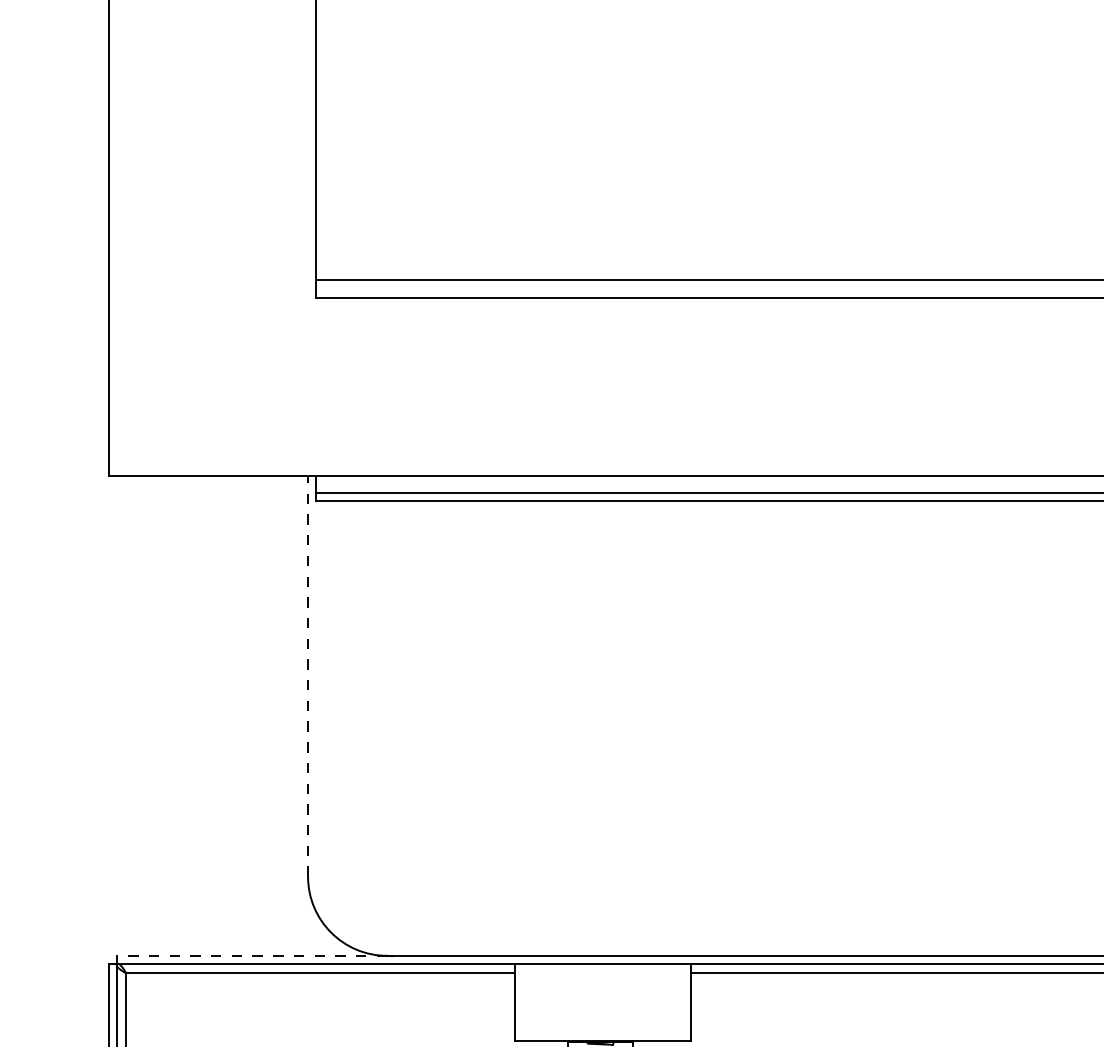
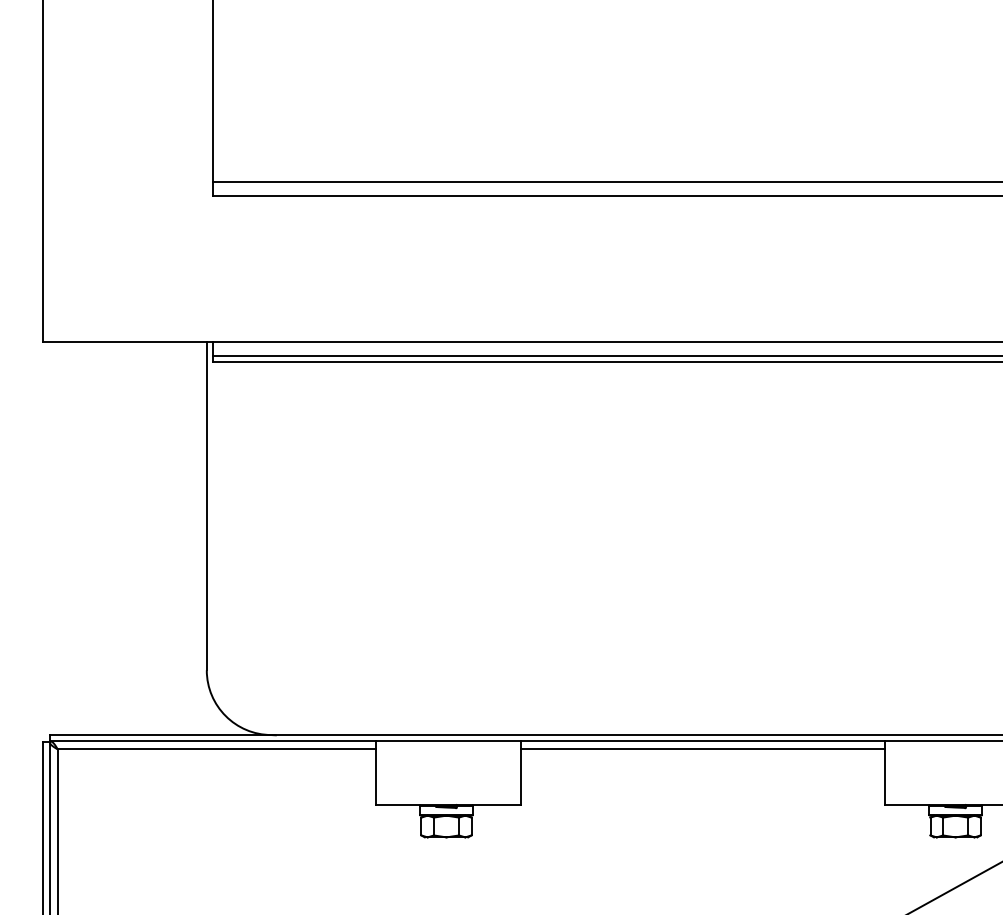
line: (307, 675) -> (206, 505), dashed -> solid
line: (251, 956) -> (160, 735), dashed -> solid

